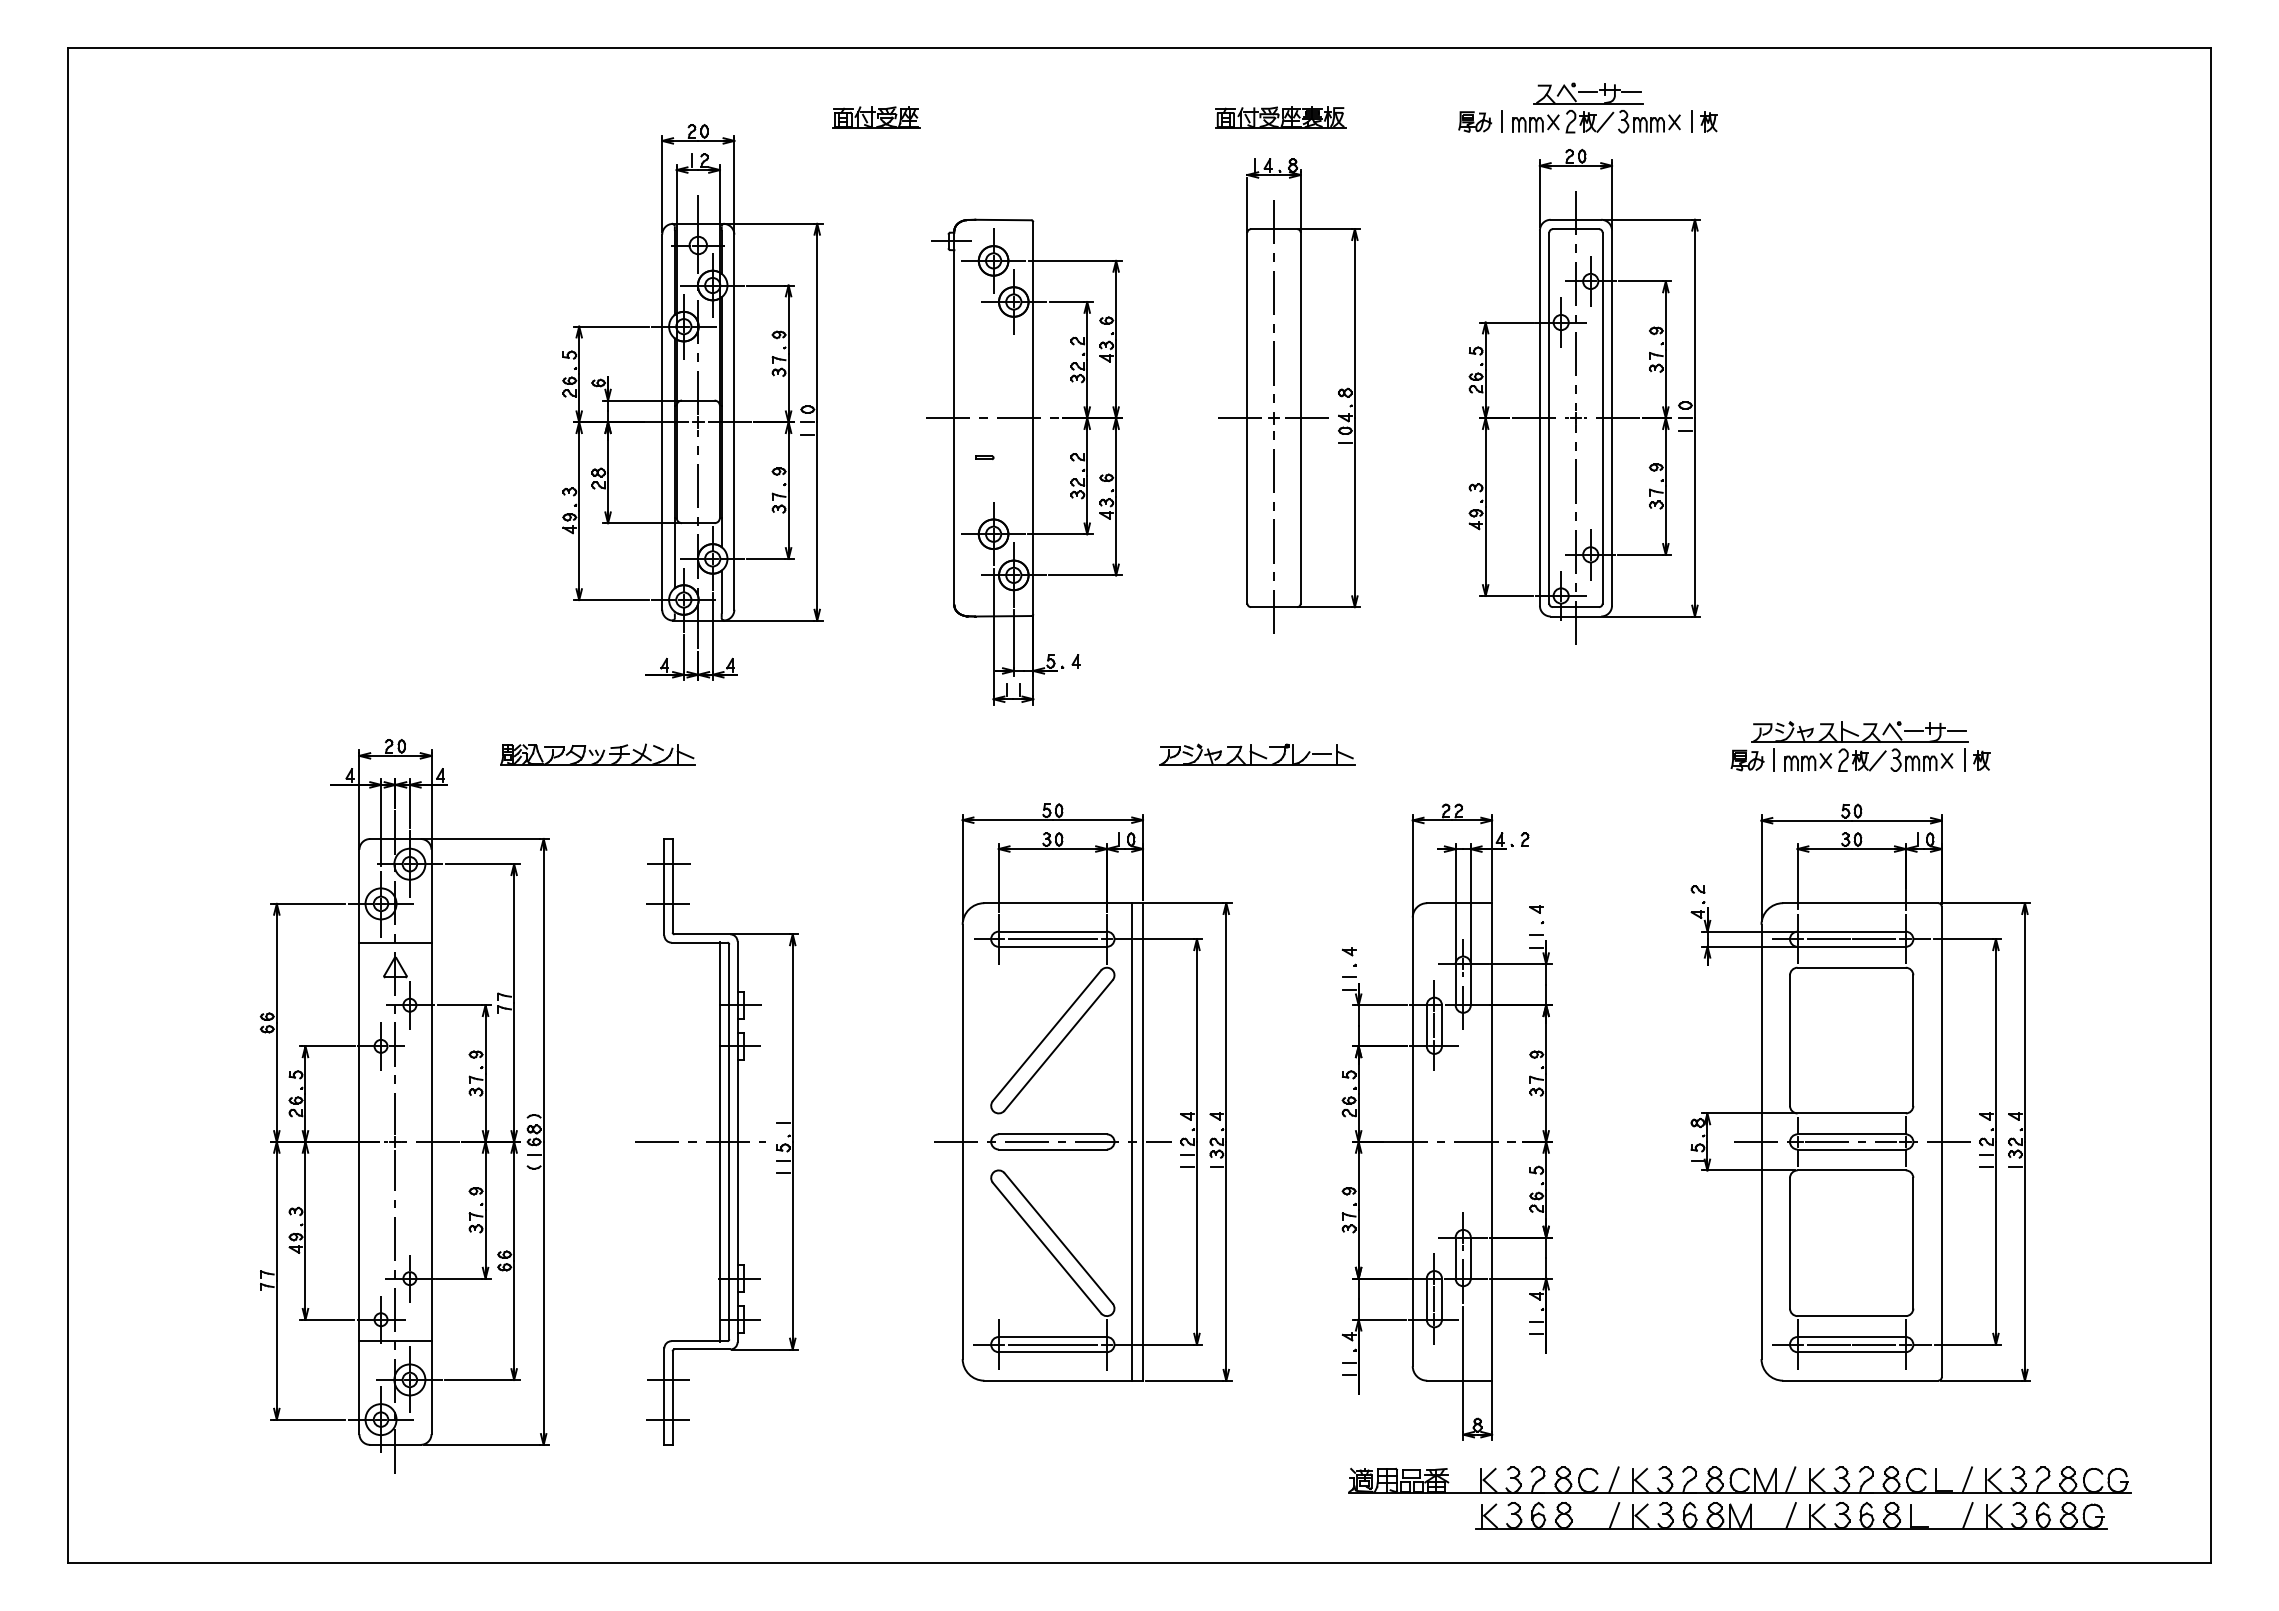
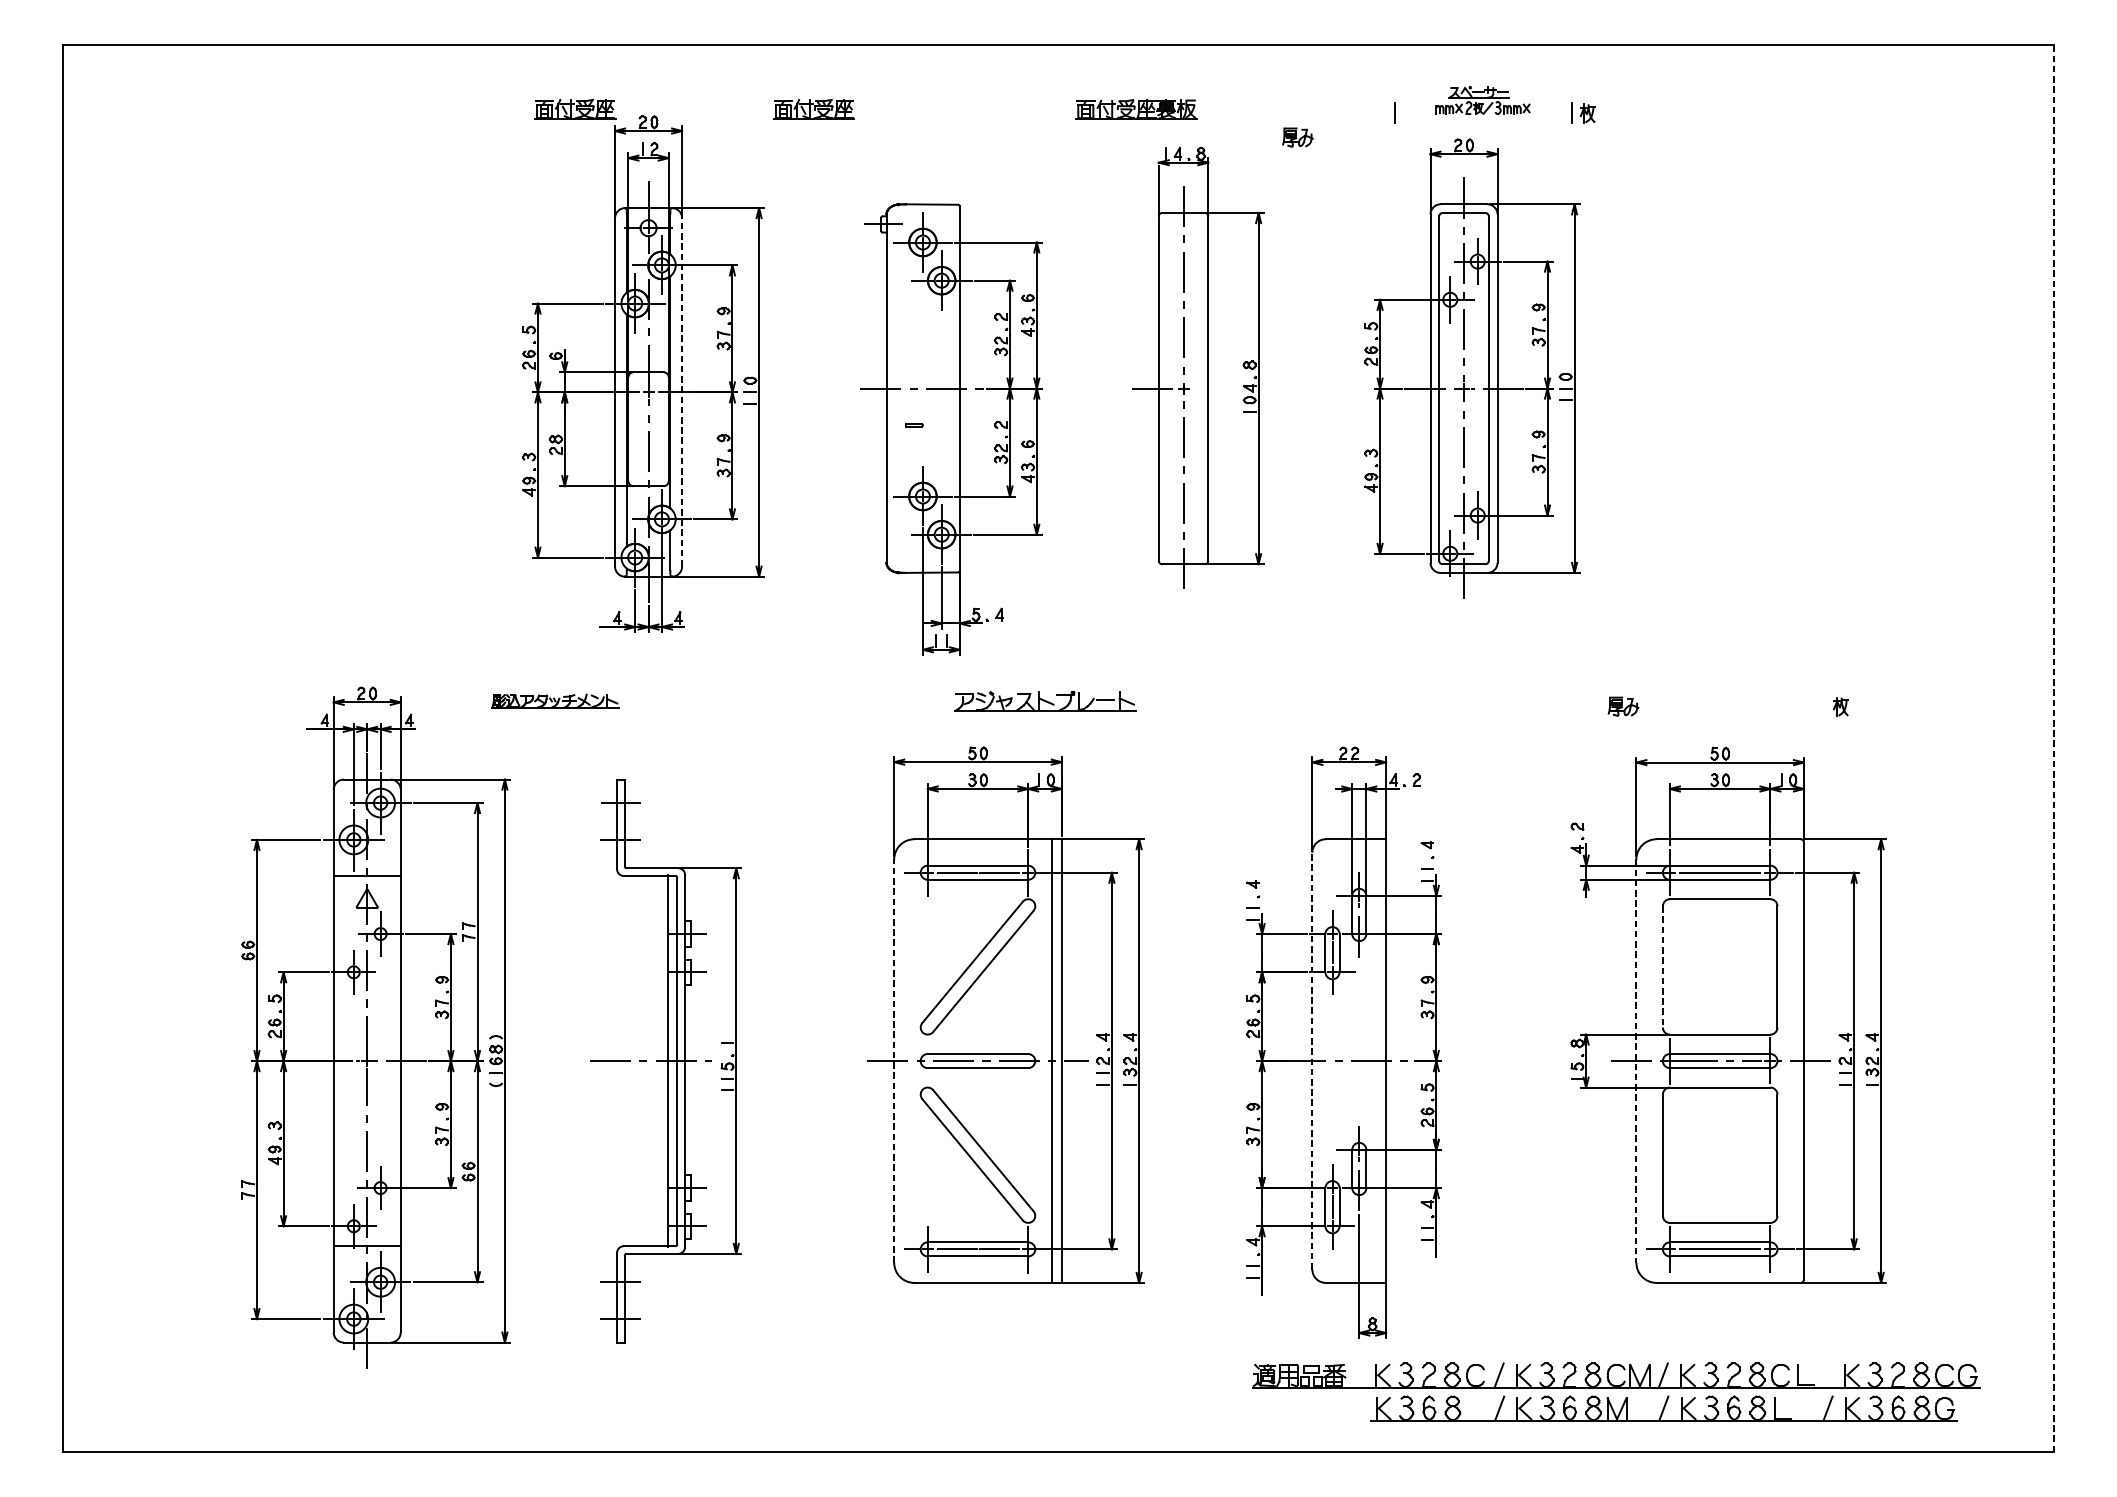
part: (1596, 107) -> (1483, 99), size x0.6
part: (619, 117) -> (575, 109), added
part: (1280, 117) -> (1136, 109), moved
part: (1475, 121) -> (1298, 137), moved
line: (1305, 418) -> (1212, 388), removed
line: (734, 422) -> (682, 392), solid -> dashed
part: (1859, 746) -> (1727, 693), removed
part: (597, 754) -> (554, 701), size x0.7
part: (1257, 754) -> (1045, 701), moved
line: (2210, 805) -> (2053, 748), solid -> dashed
line: (1790, 1041) -> (1663, 967), solid -> dashed
line: (962, 1141) -> (894, 1060), solid -> dashed
line: (1412, 1141) -> (1312, 1060), solid -> dashed
line: (1761, 1142) -> (1636, 1061), solid -> dashed
line: (1967, 1479) -> (1827, 1374), removed

